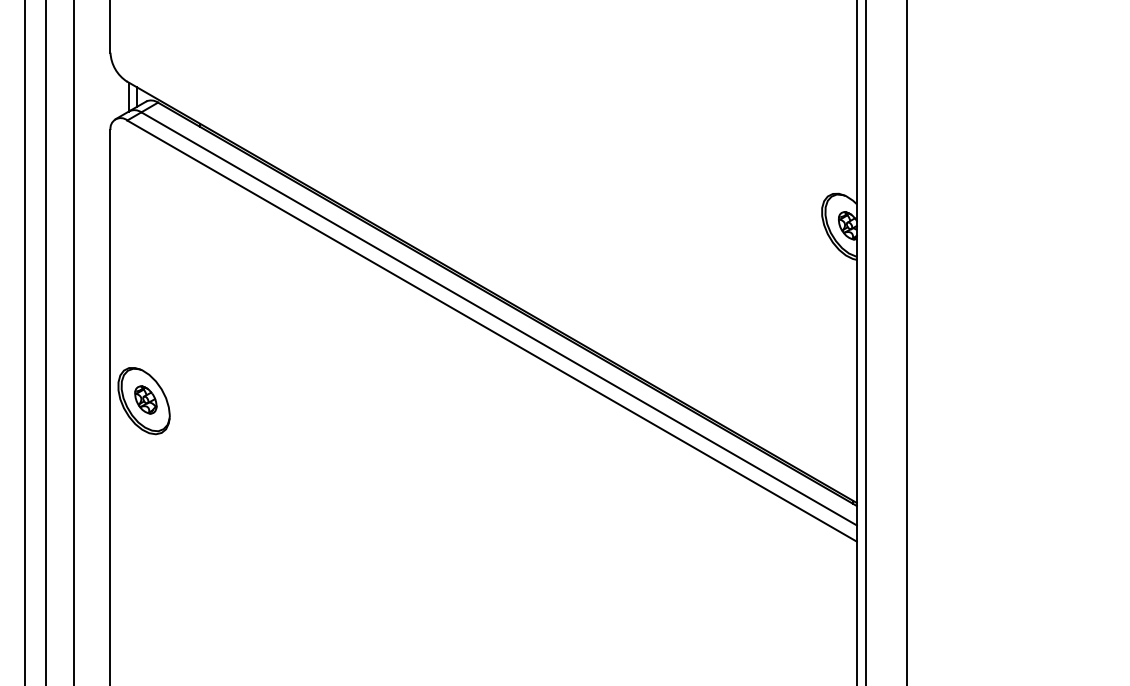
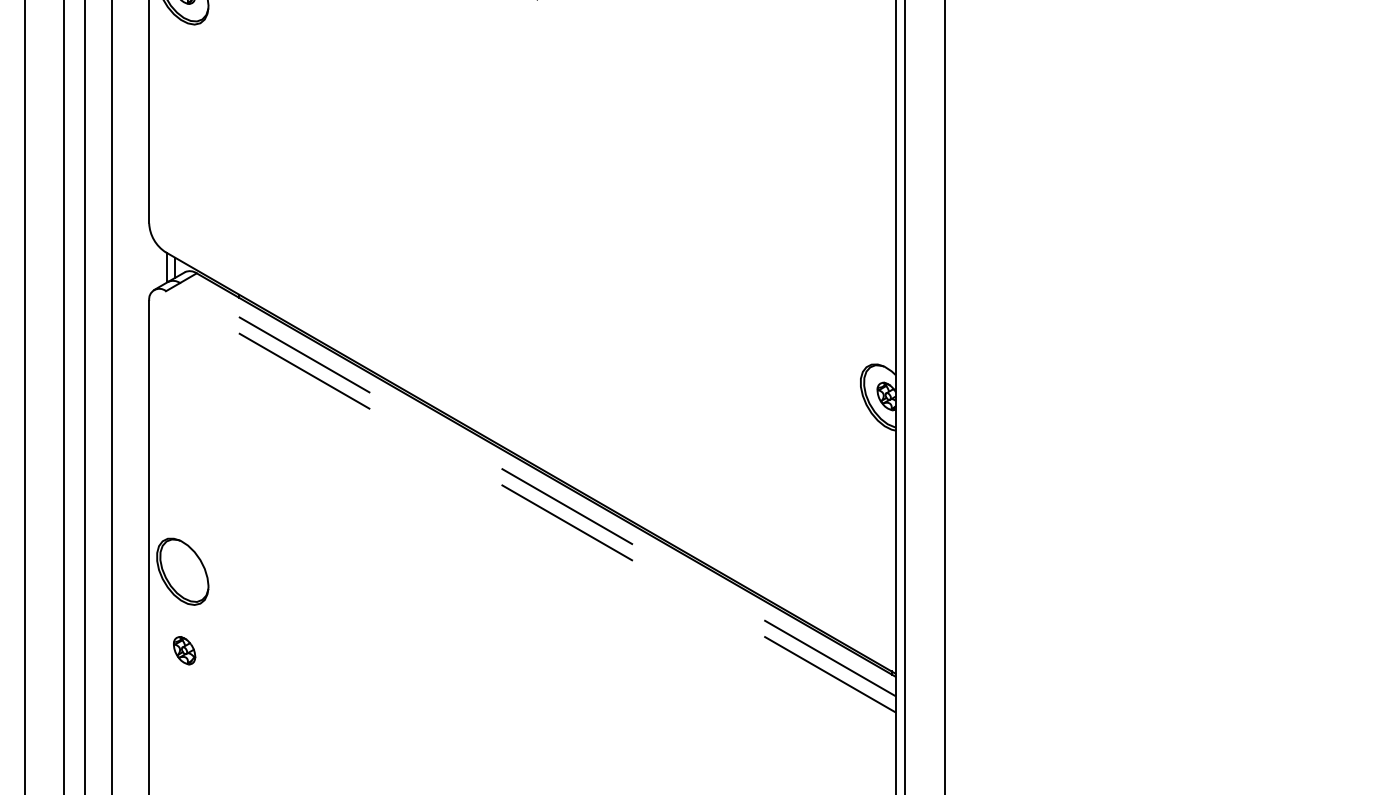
line: (498, 318) -> (537, 489), solid -> dashed
line: (491, 330) -> (530, 501), solid -> dashed
part: (145, 399) -> (184, 650), moved

